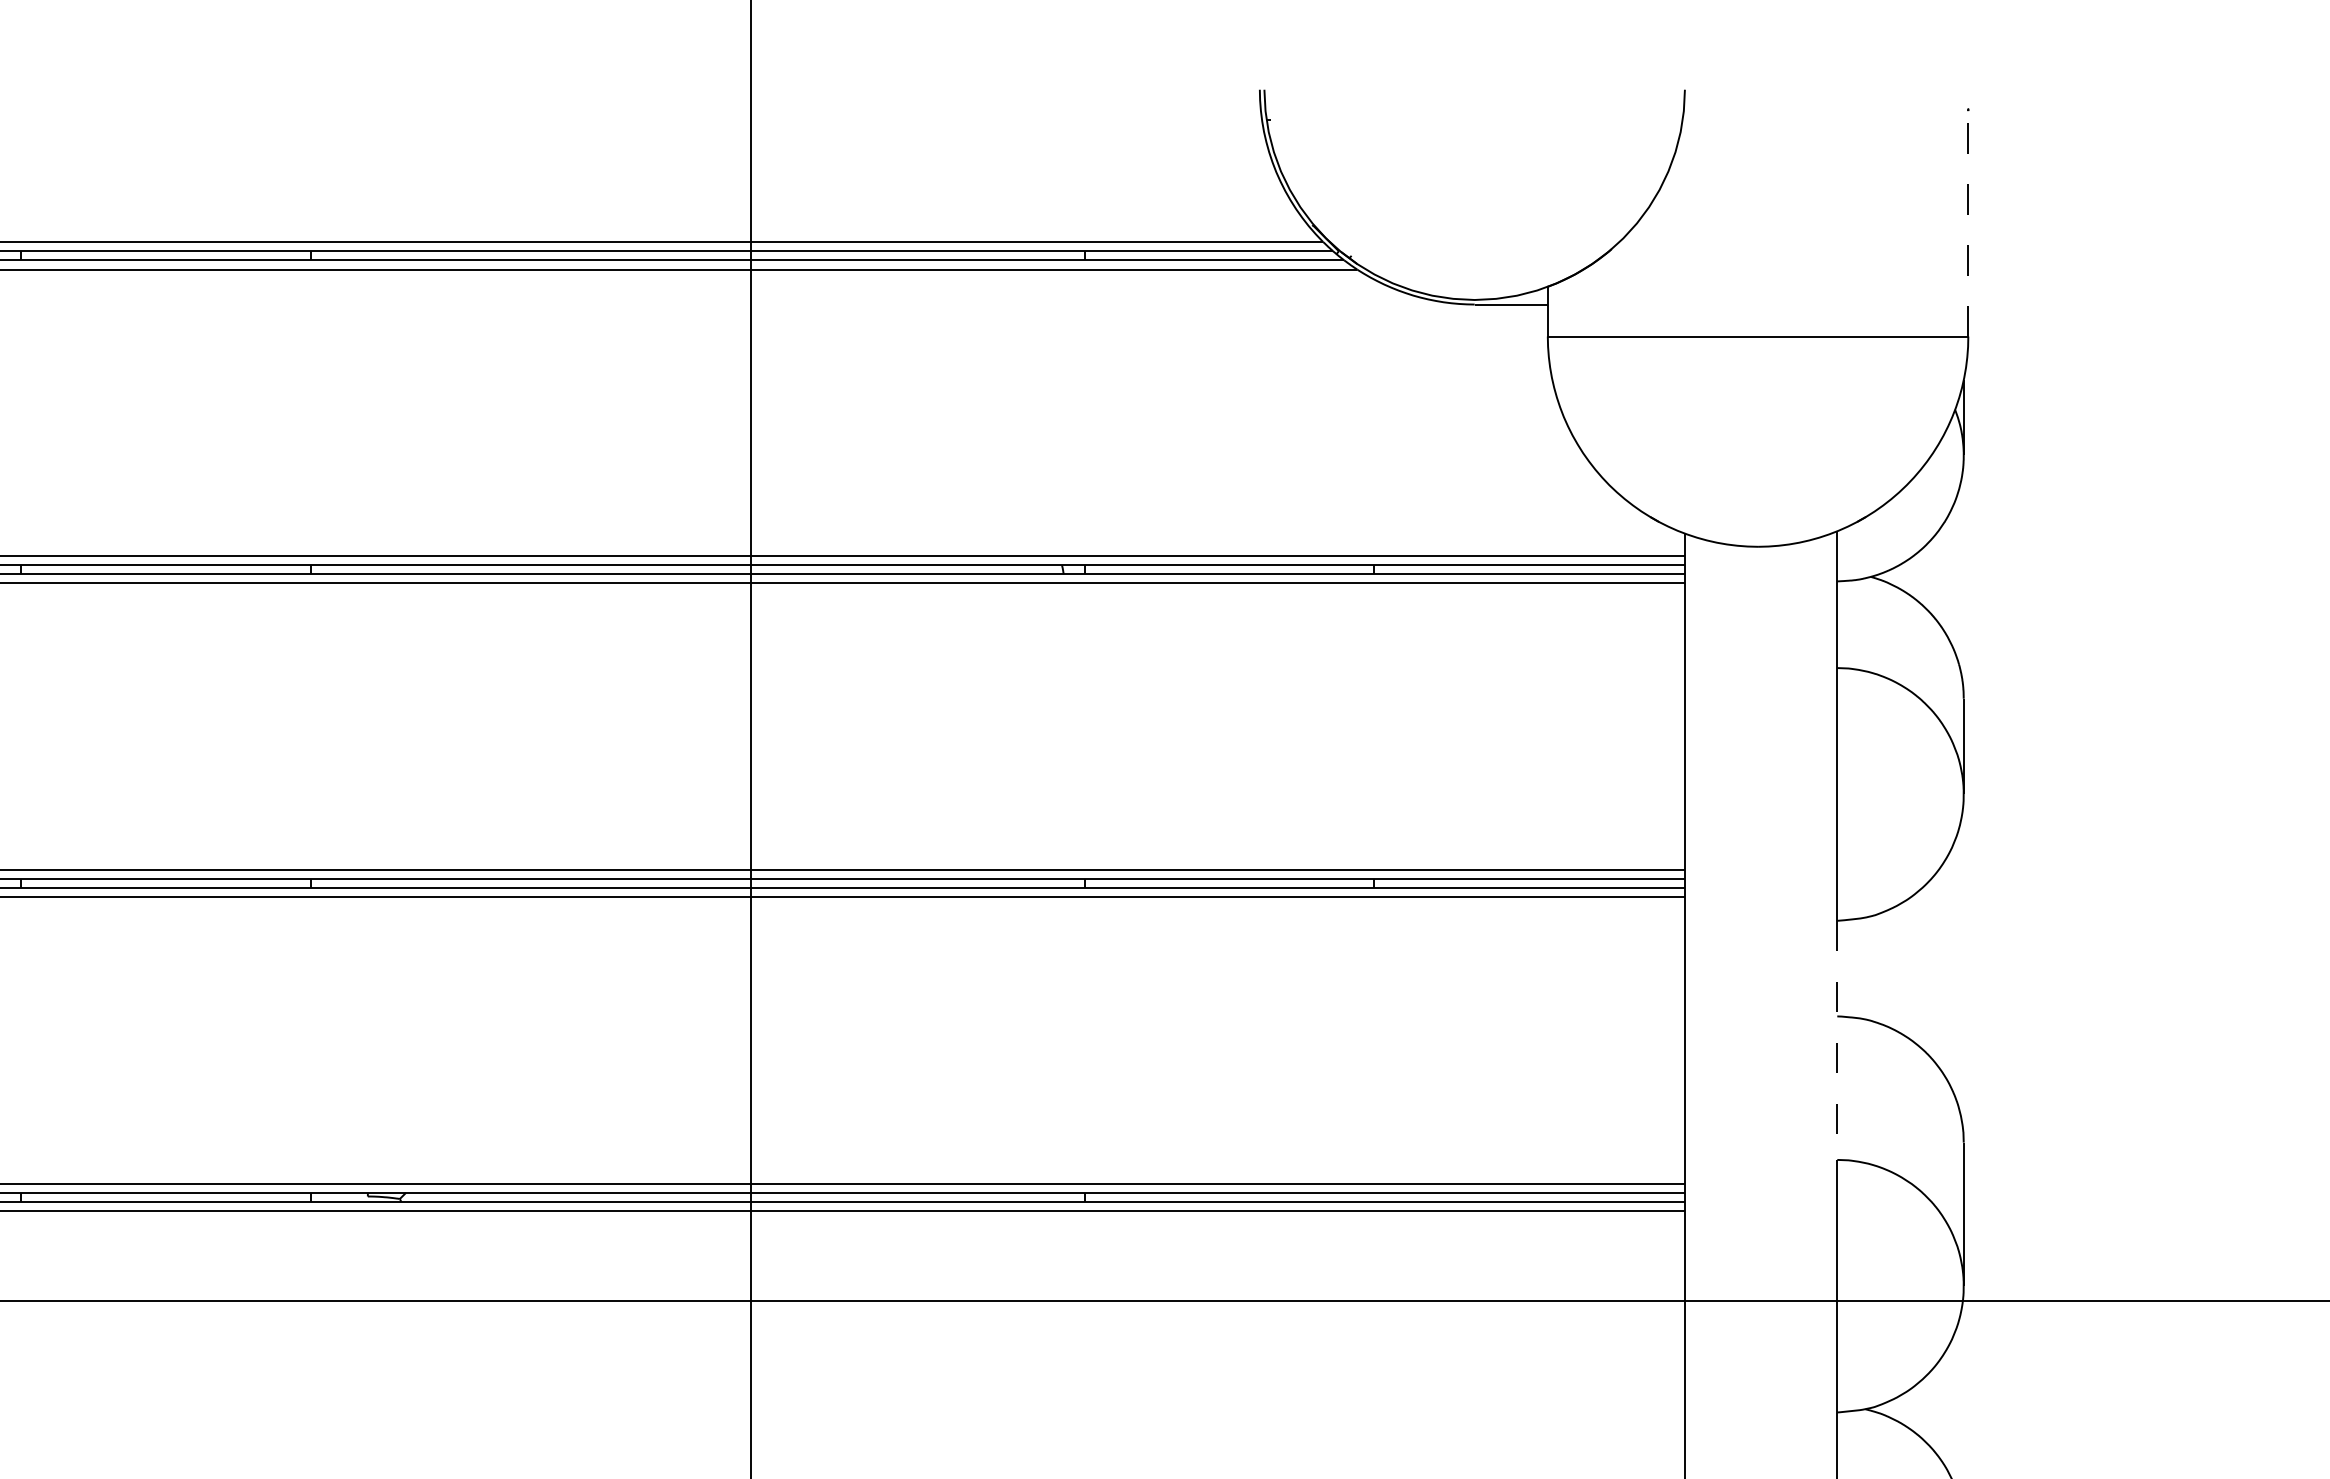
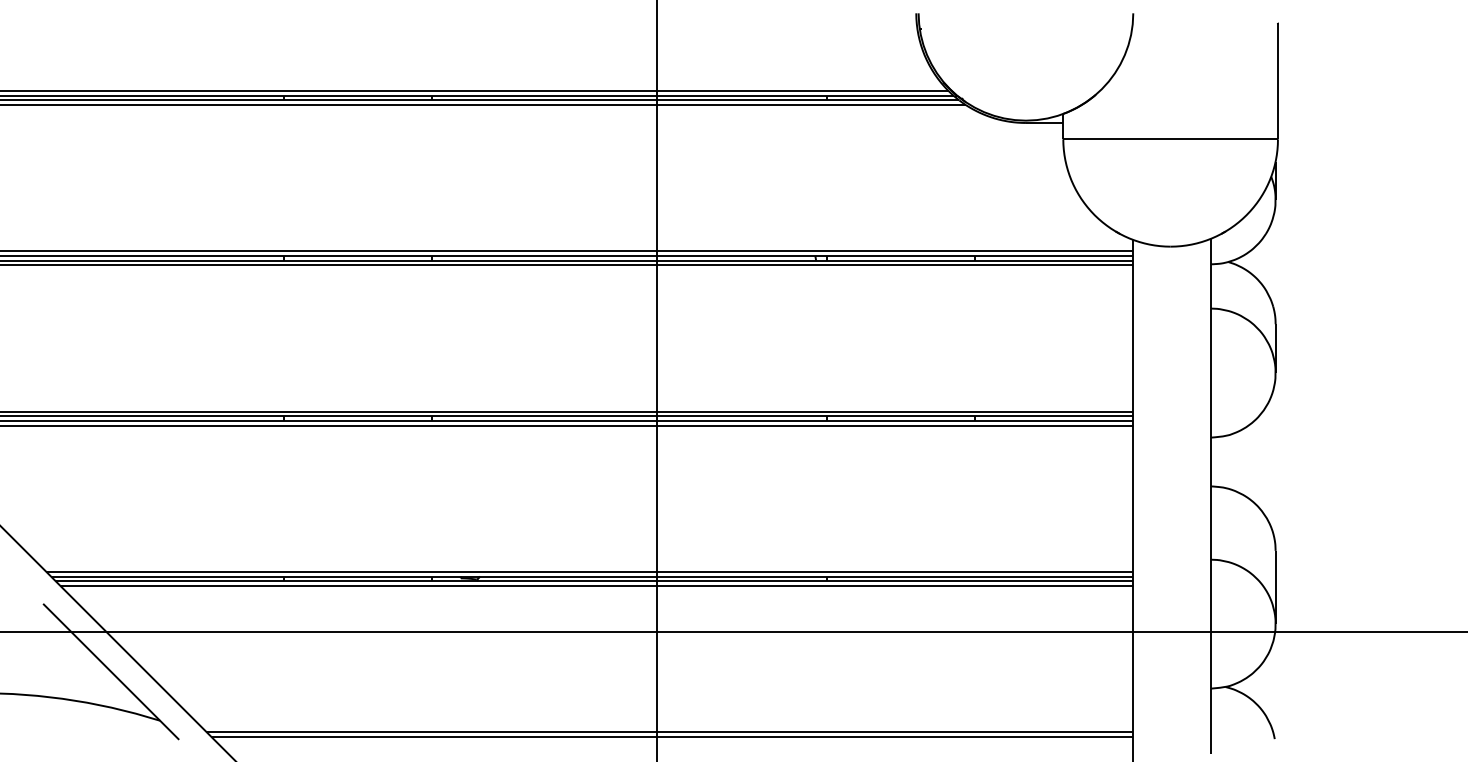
line: (1967, 223) -> (1277, 81), dashed -> solid
line: (1838, 1042) -> (1211, 499), dashed -> solid

